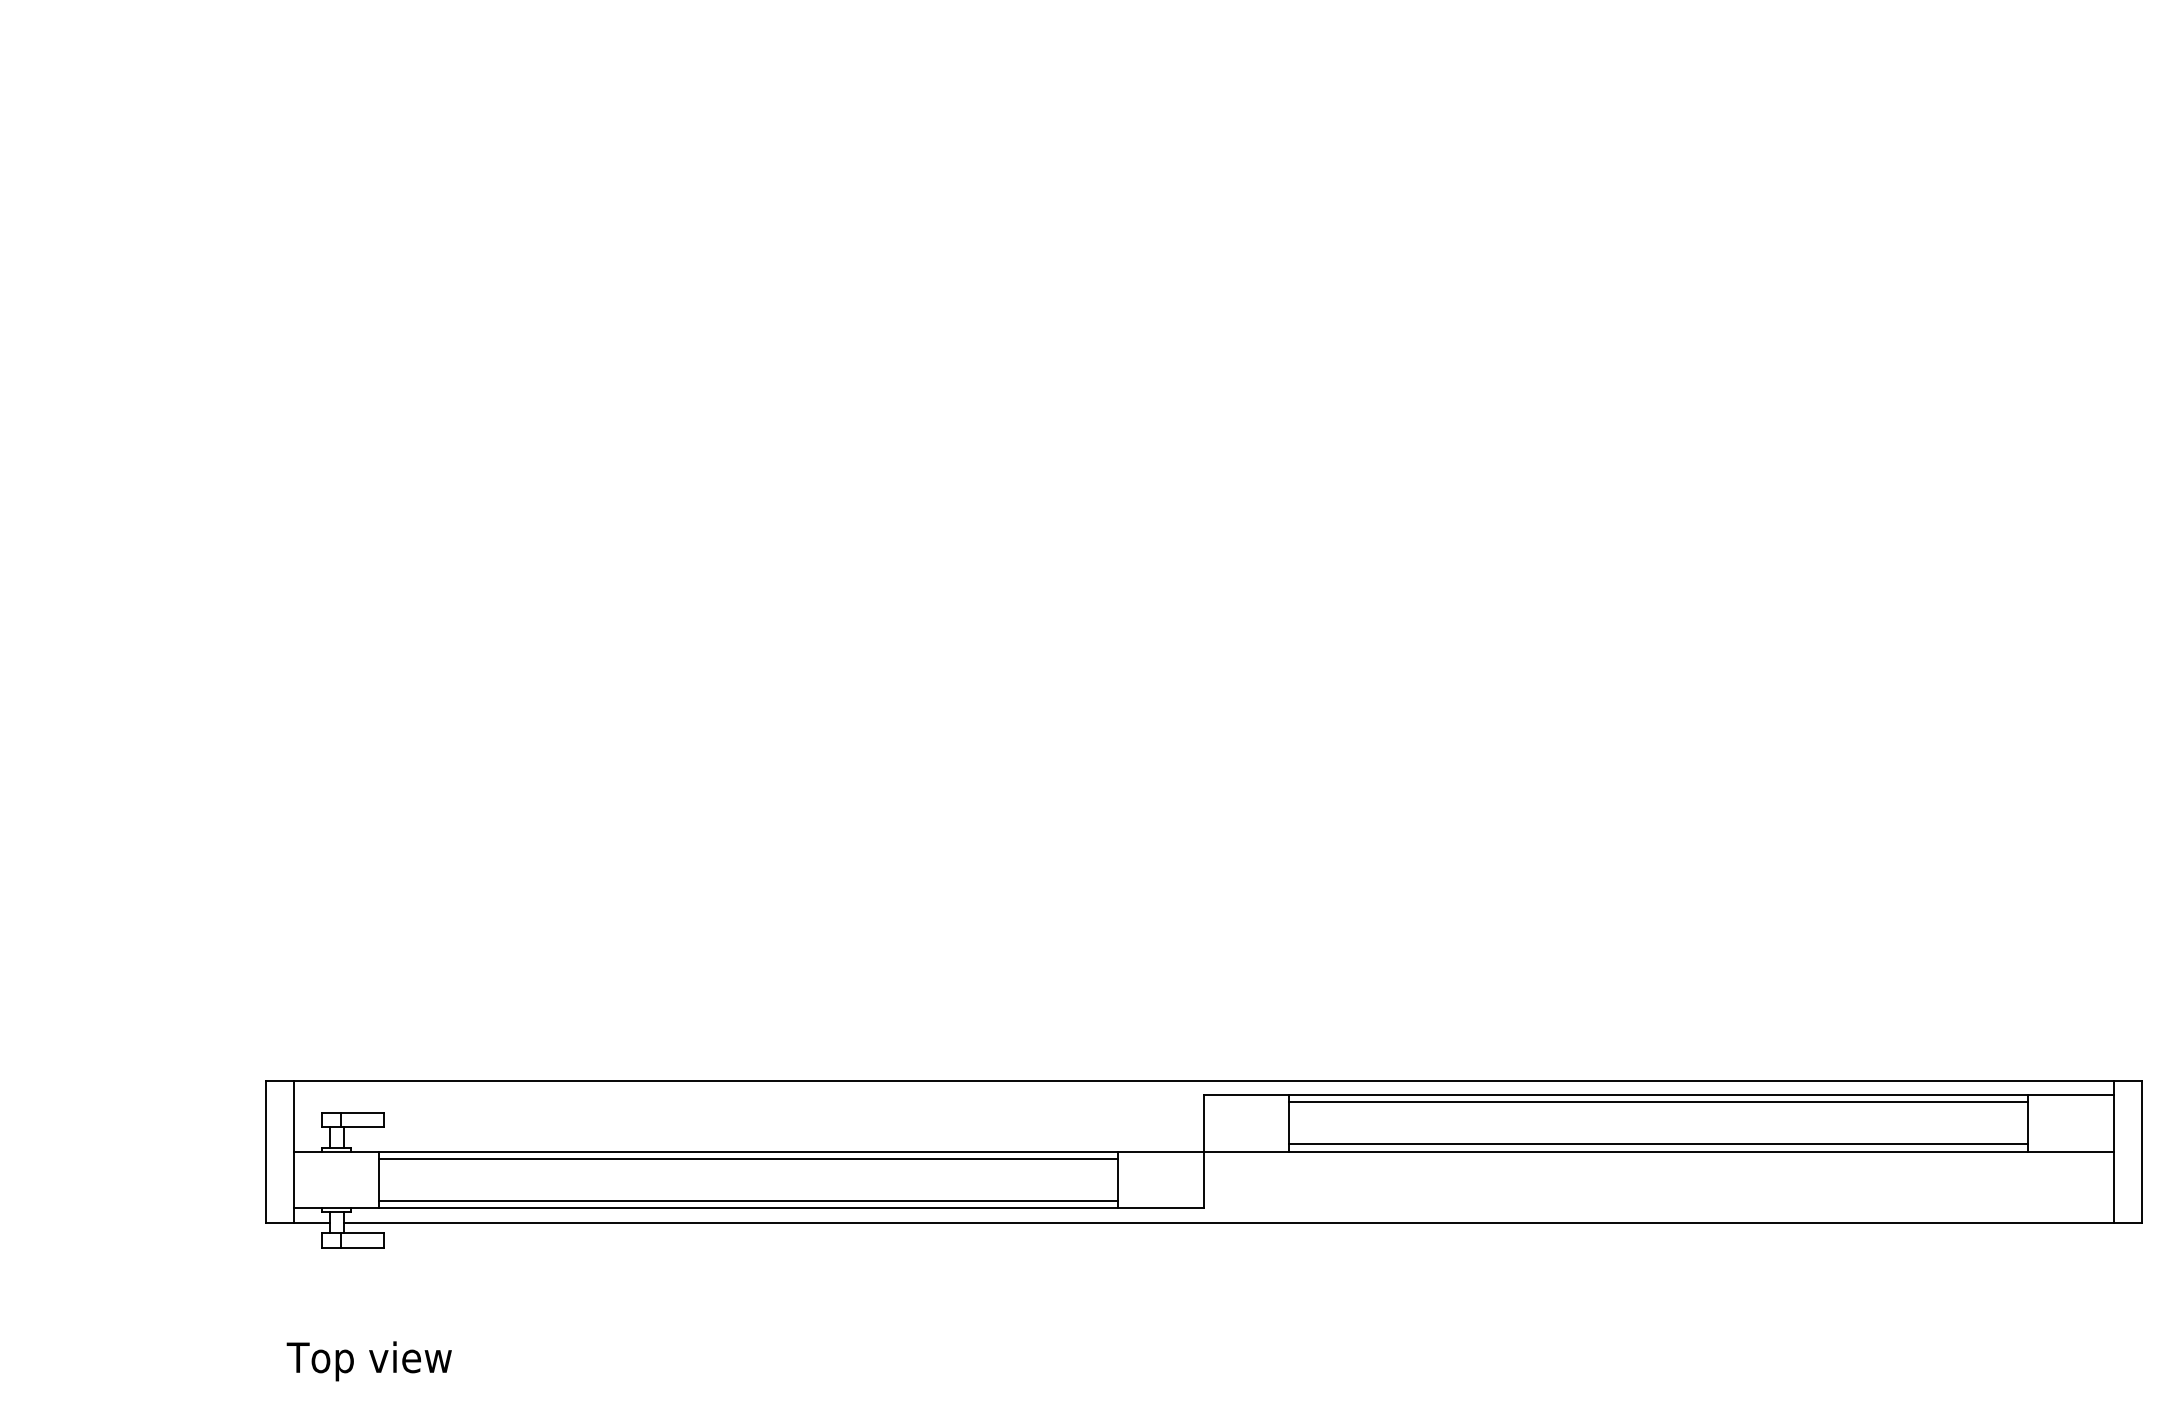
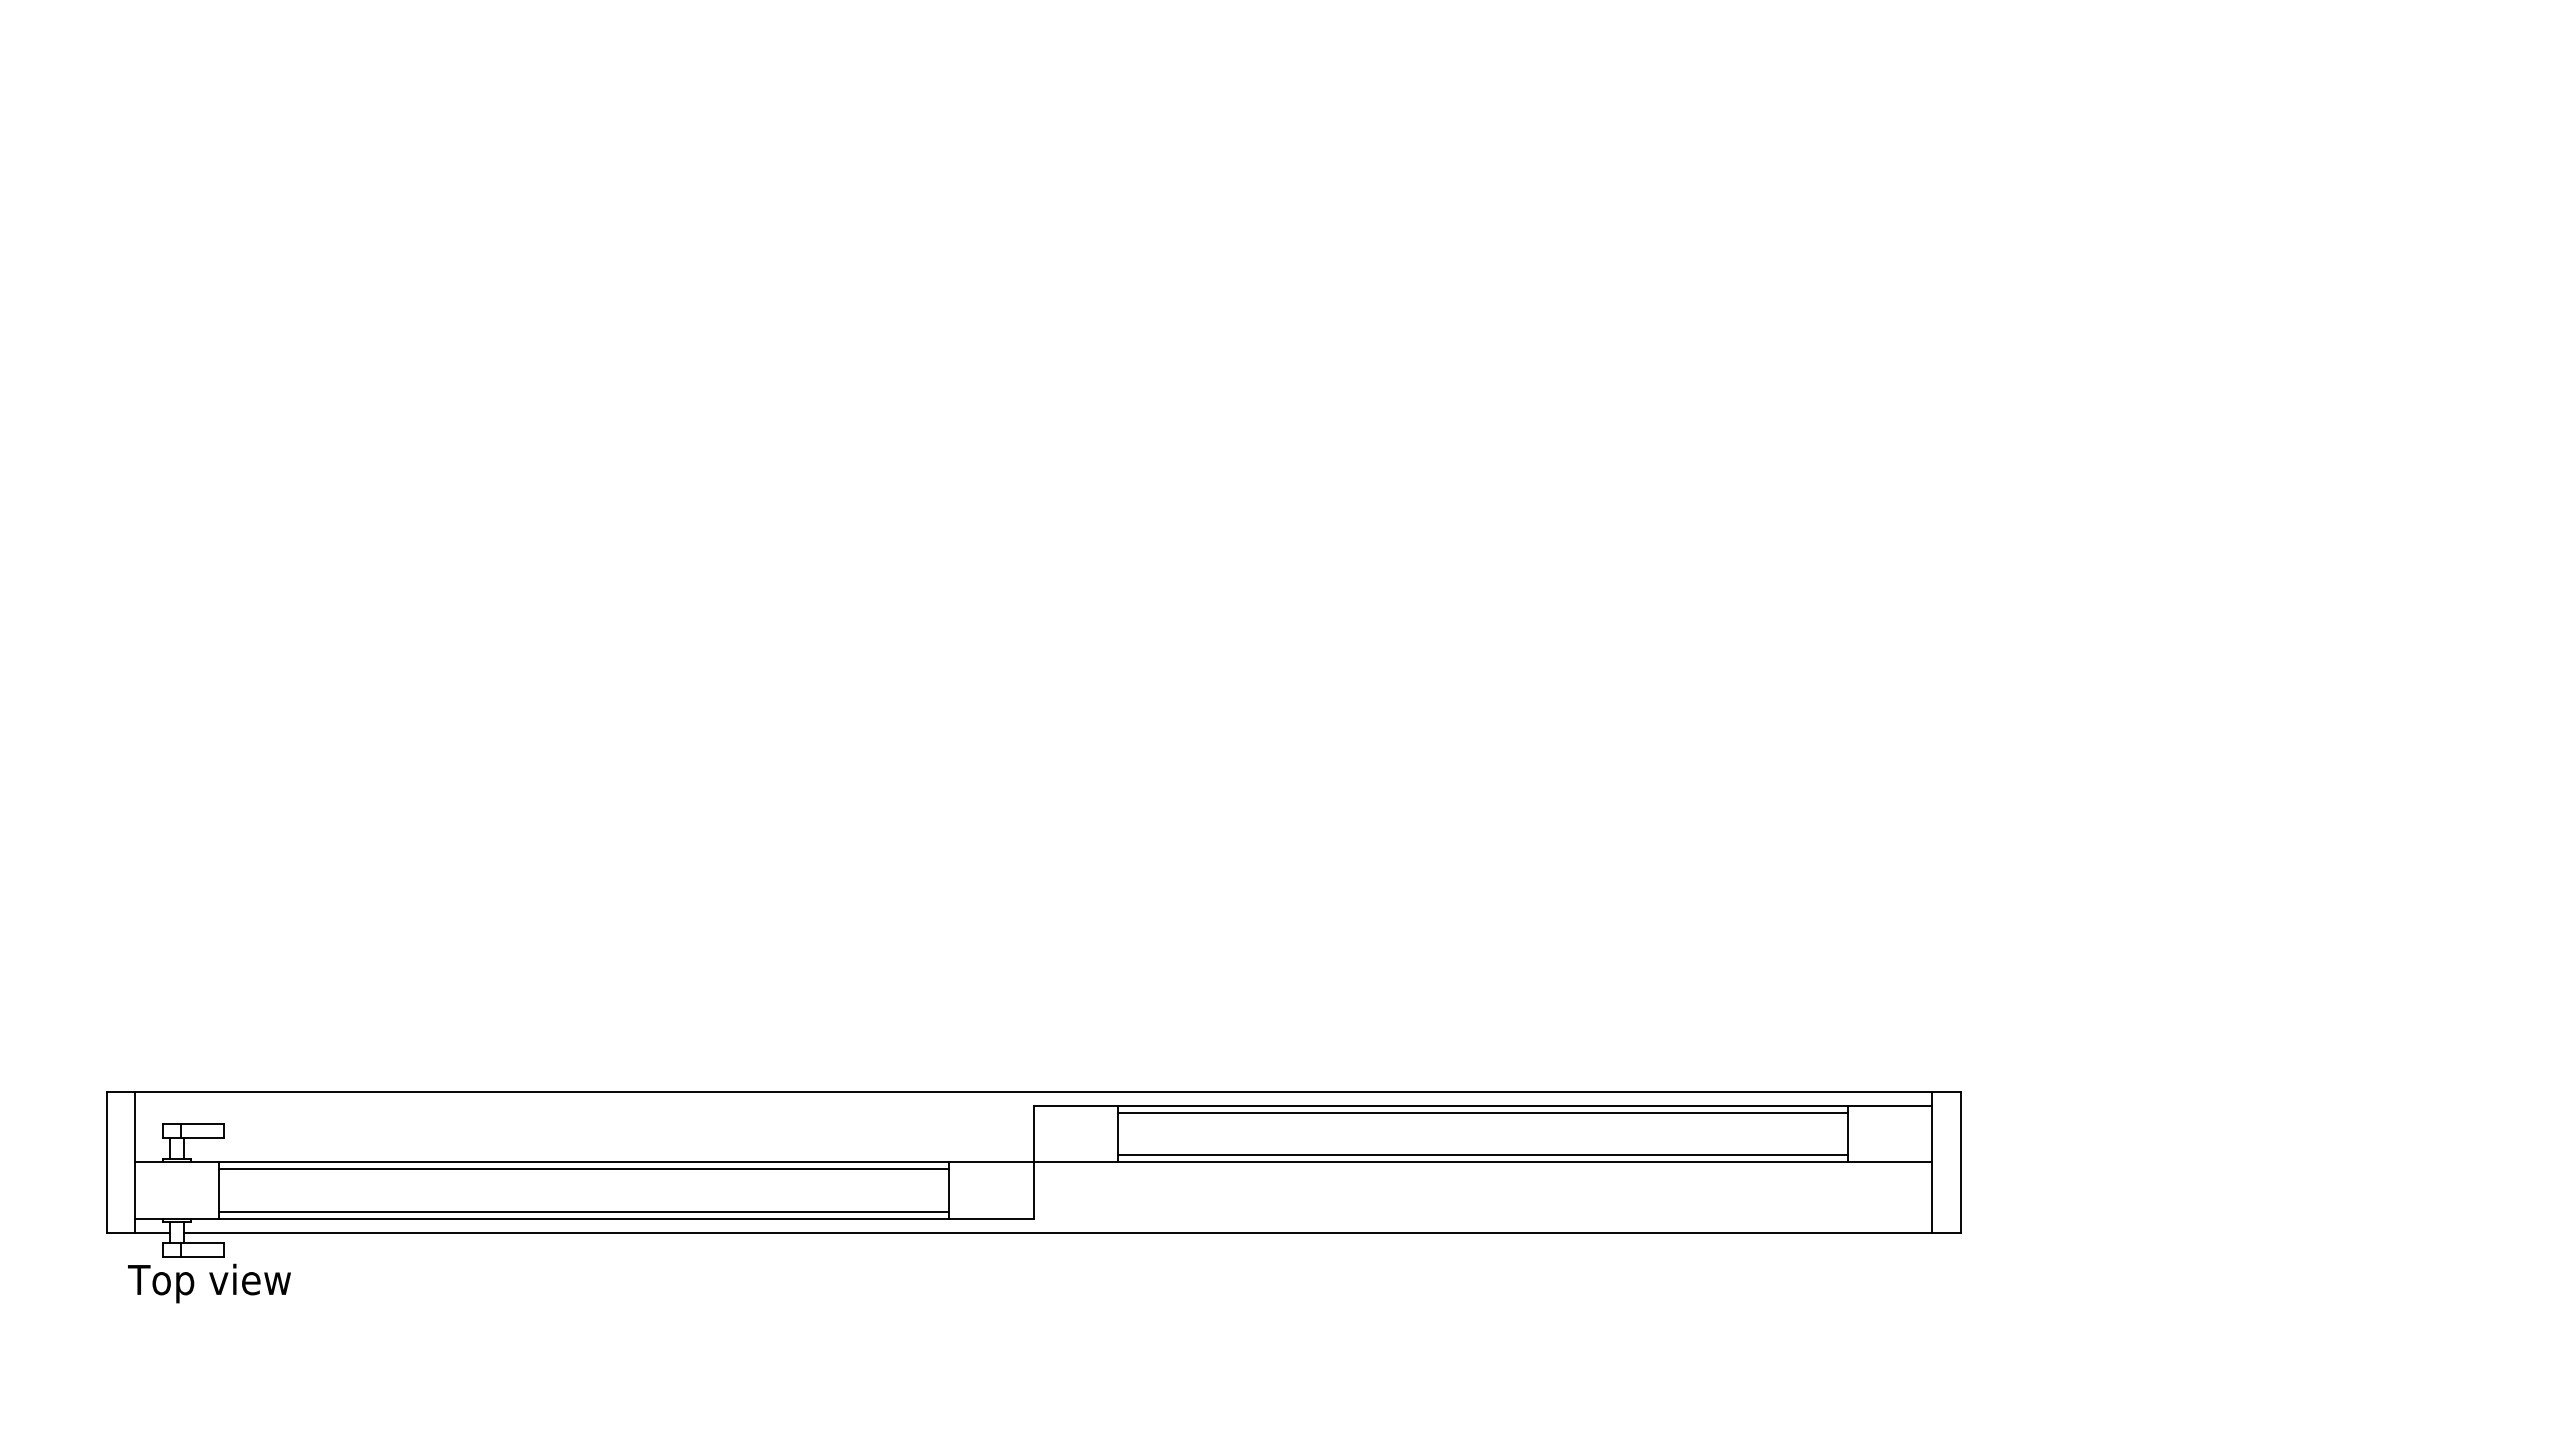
text: (369, 1361) -> (209, 1283), moved

